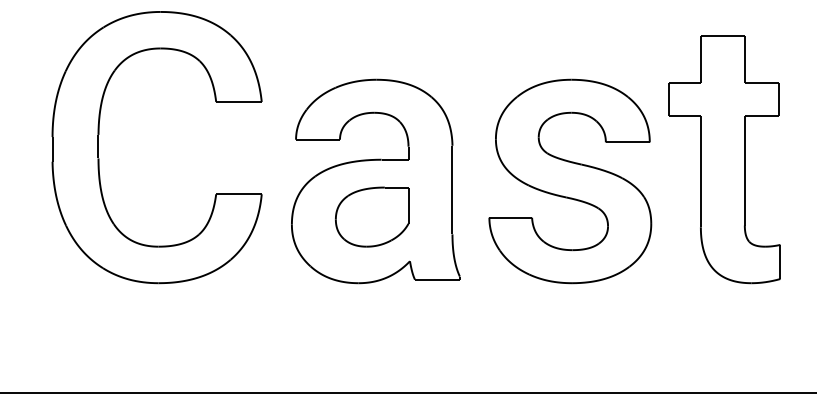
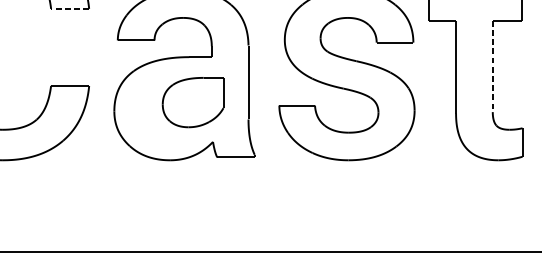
line: (238, 101) -> (69, 8), solid -> dashed
line: (744, 170) -> (492, 66), solid -> dashed
part: (372, 216) -> (193, 102), moved

